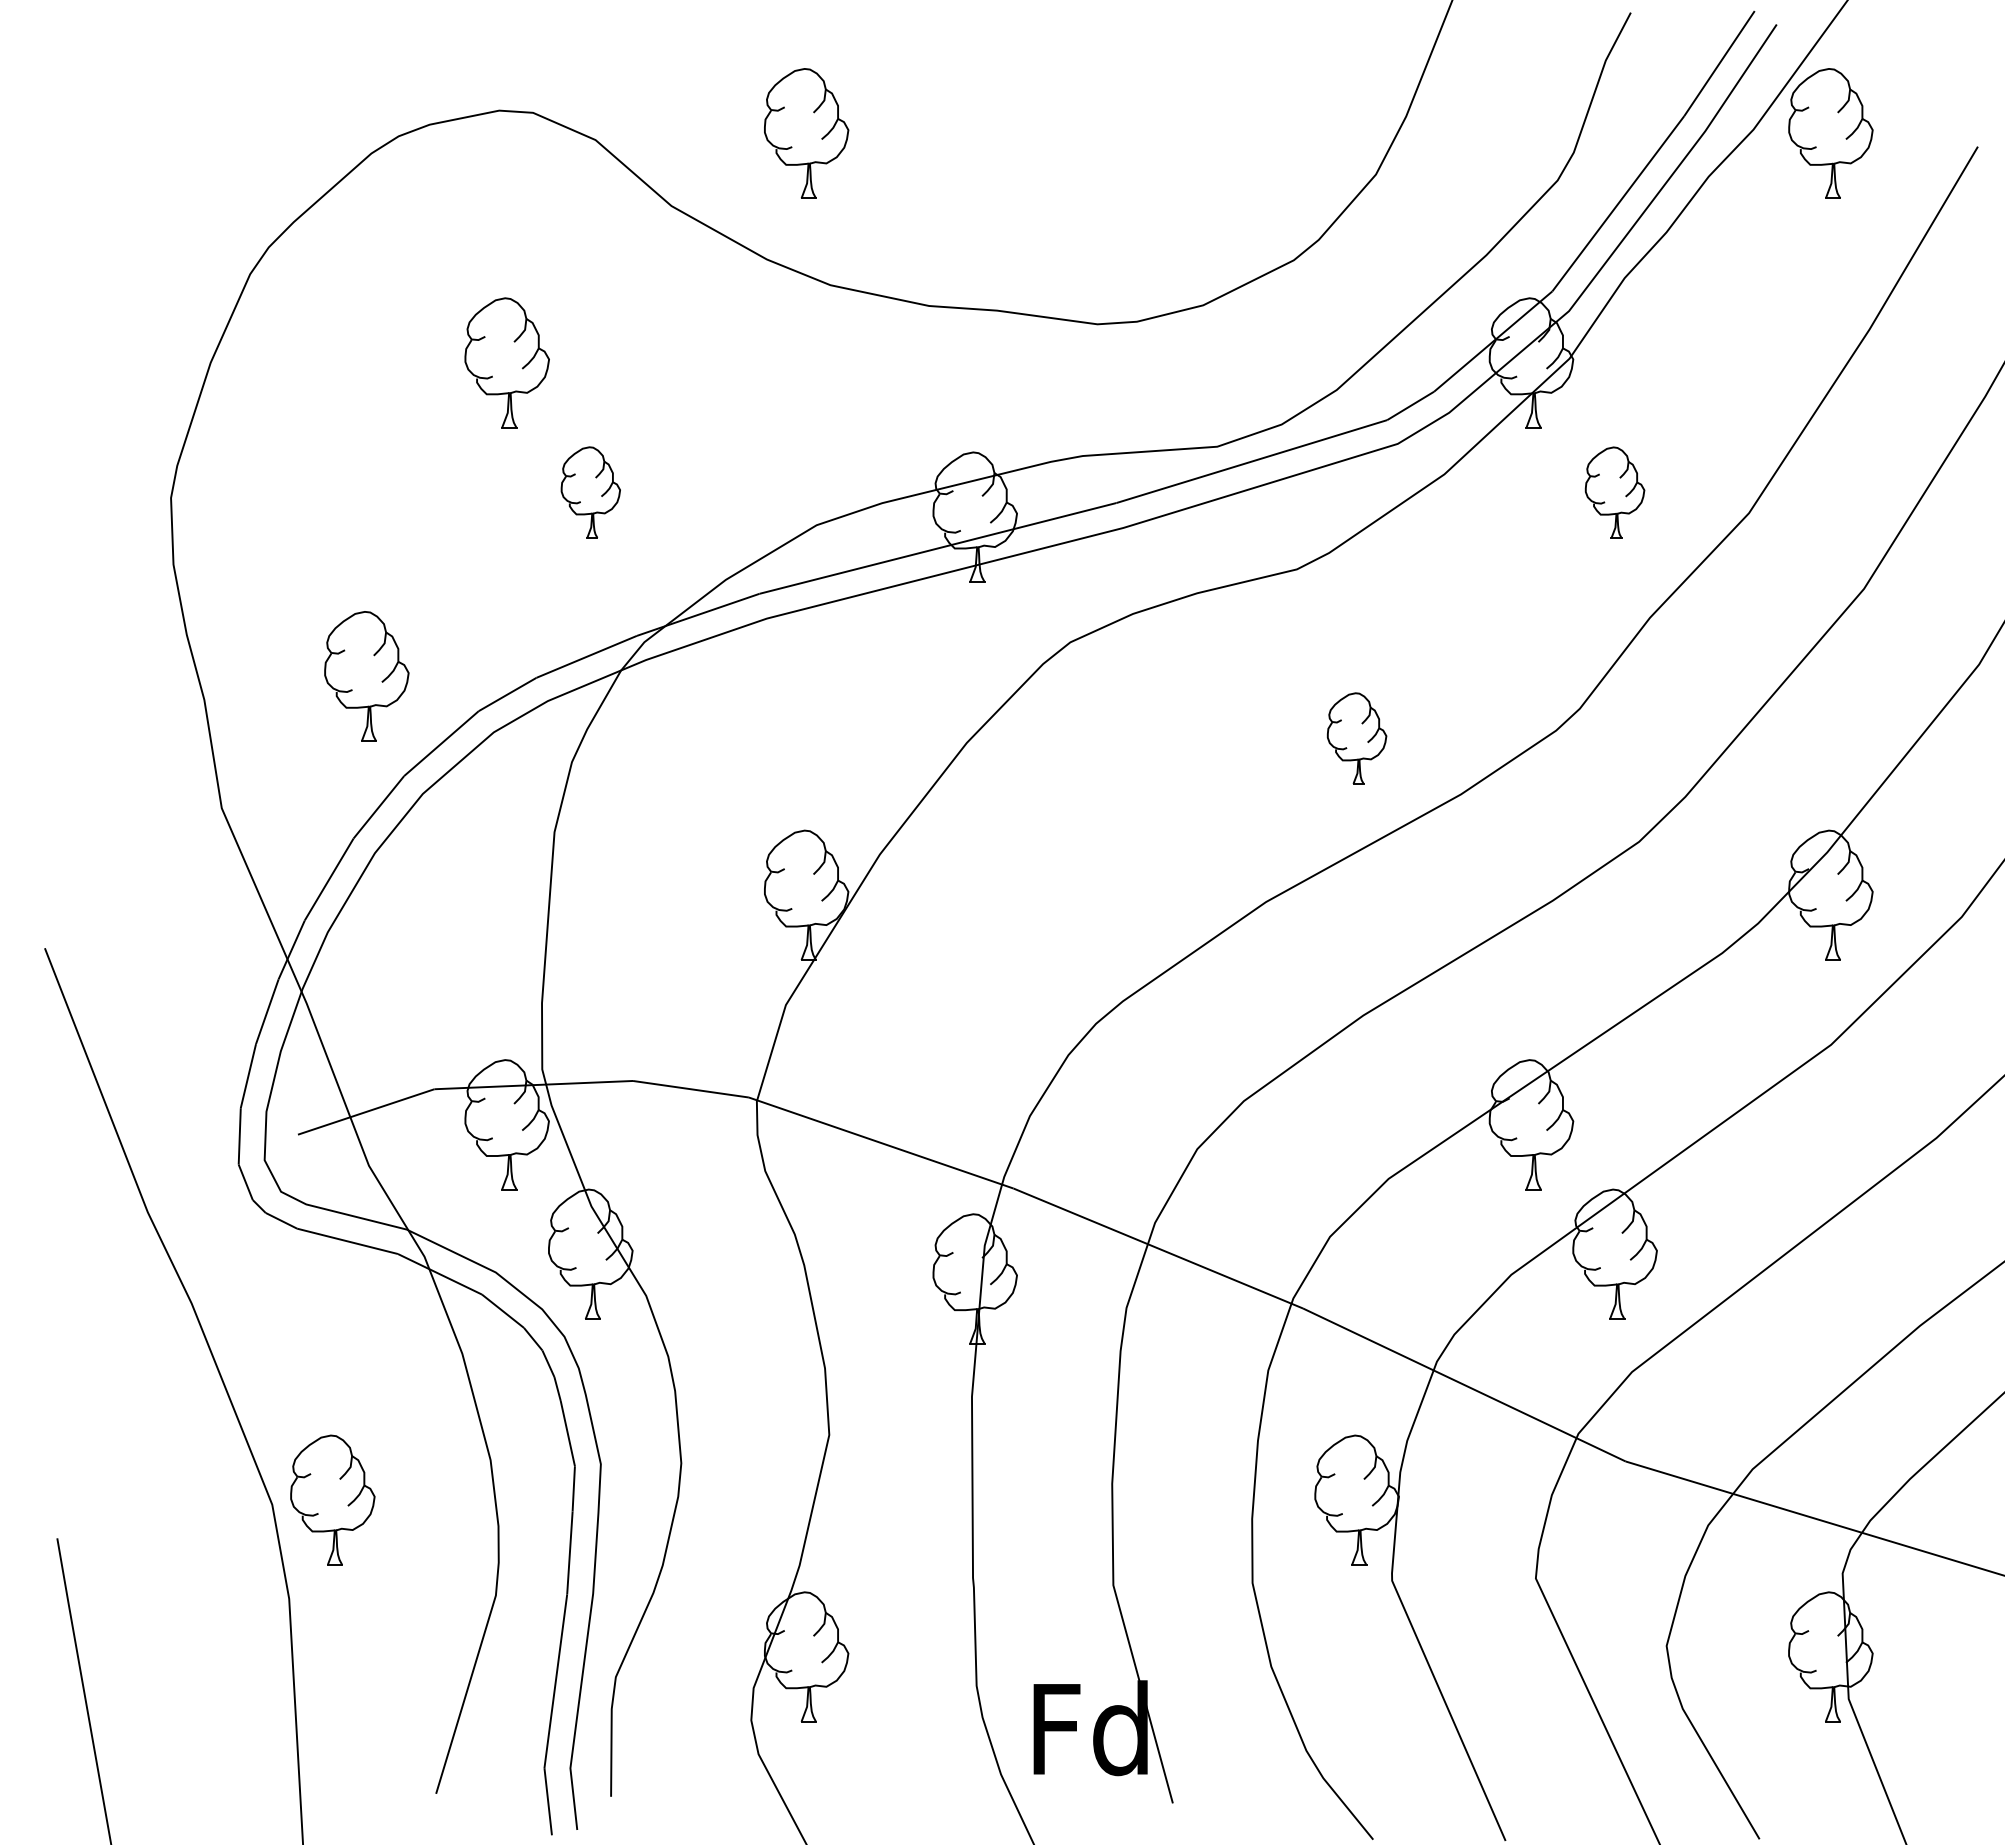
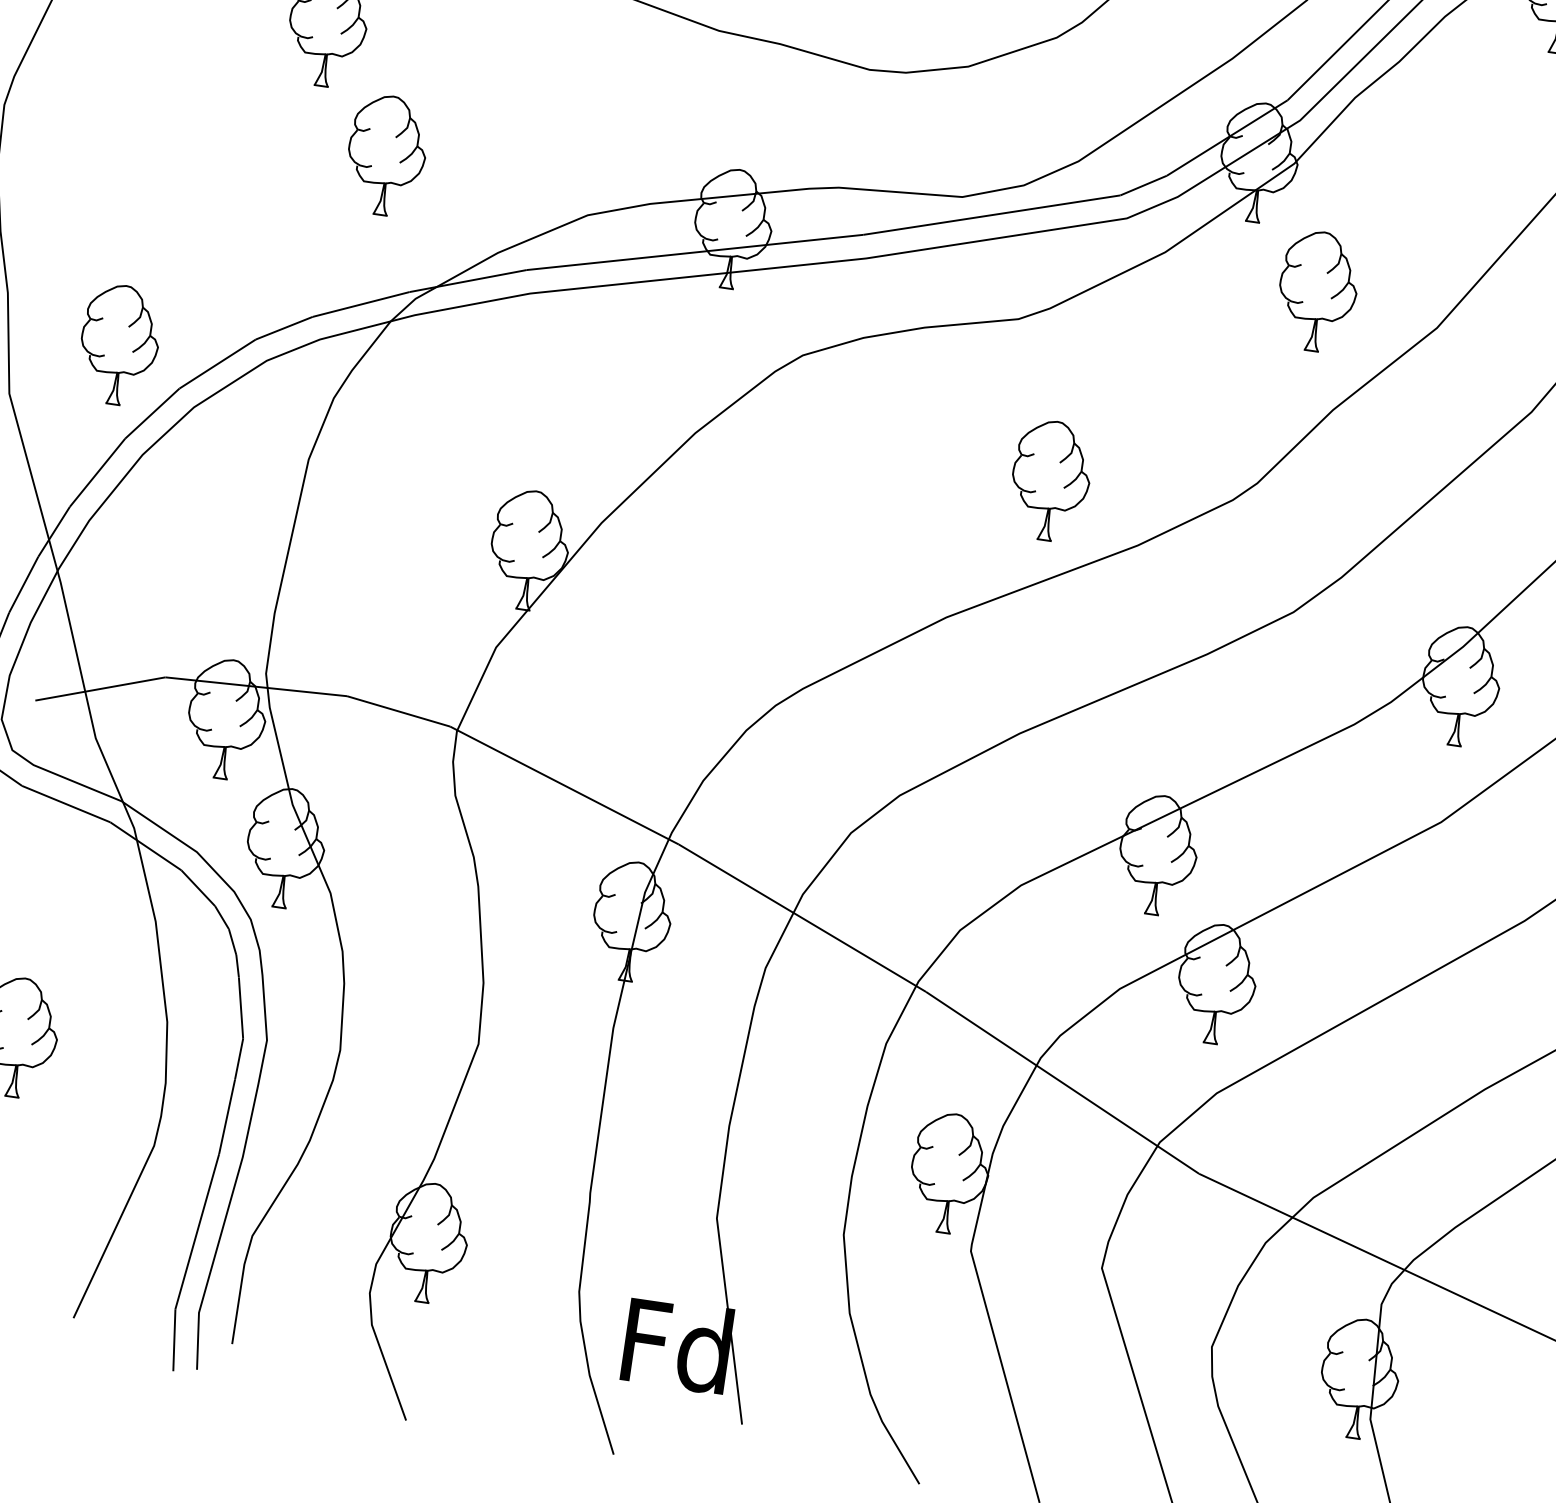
part: (590, 492) -> (386, 155), size x1.43
part: (1614, 492) -> (1317, 291), size x1.43
part: (366, 676) -> (119, 344), moved
part: (1356, 738) -> (1050, 480), size x1.43

